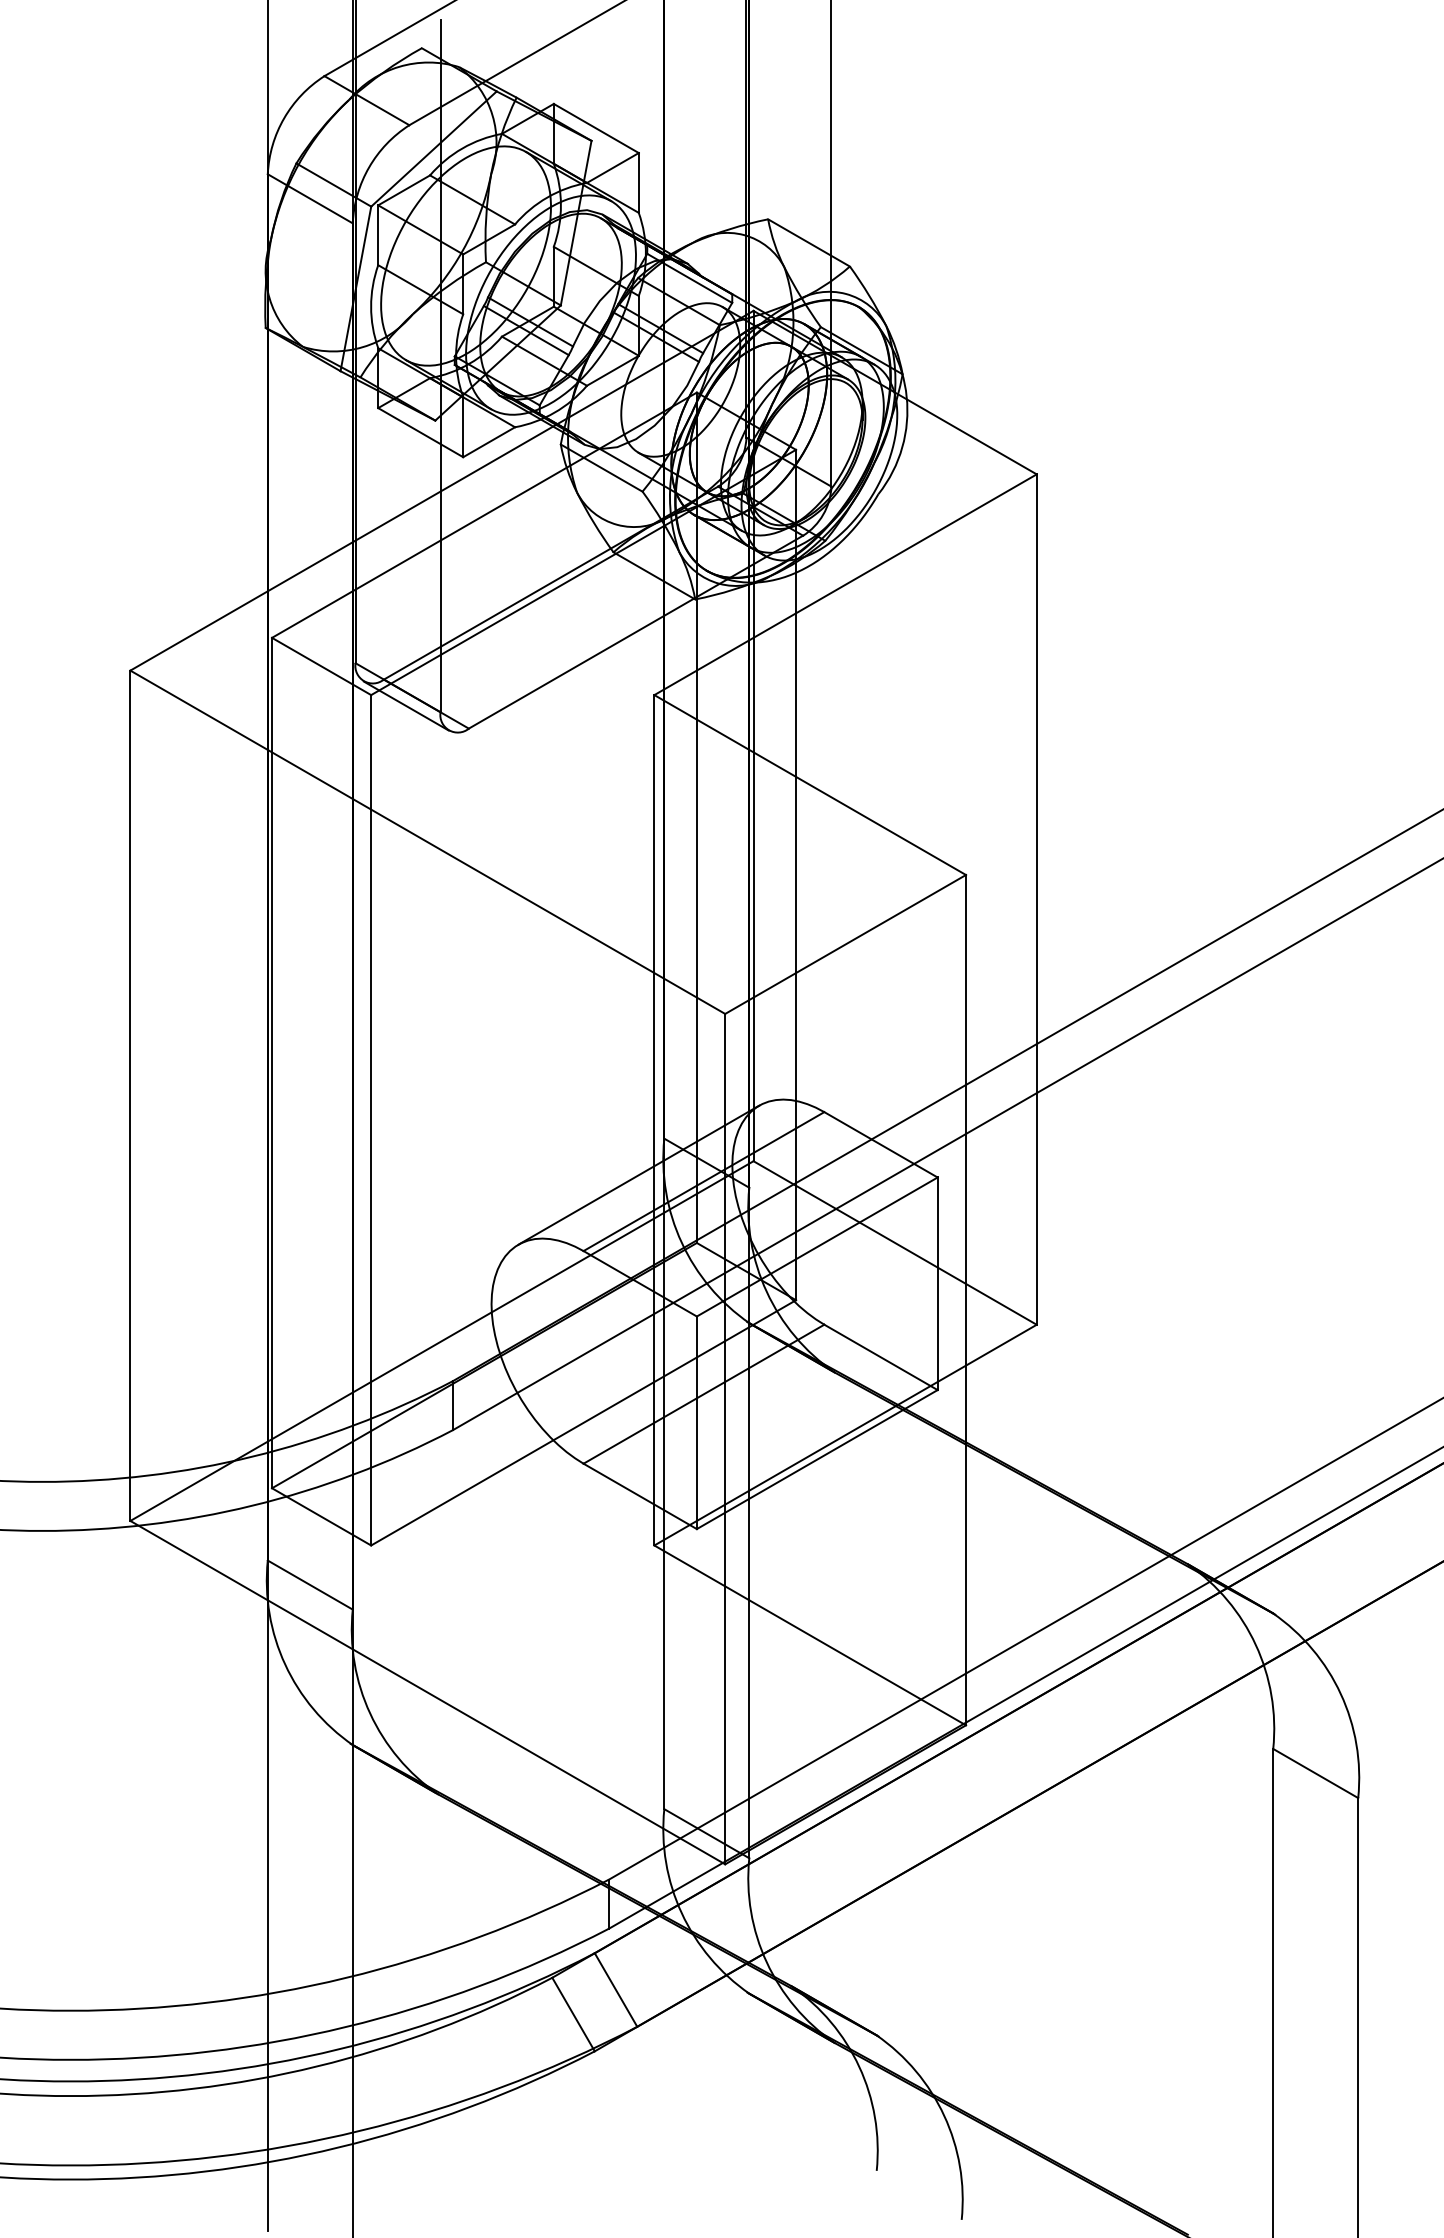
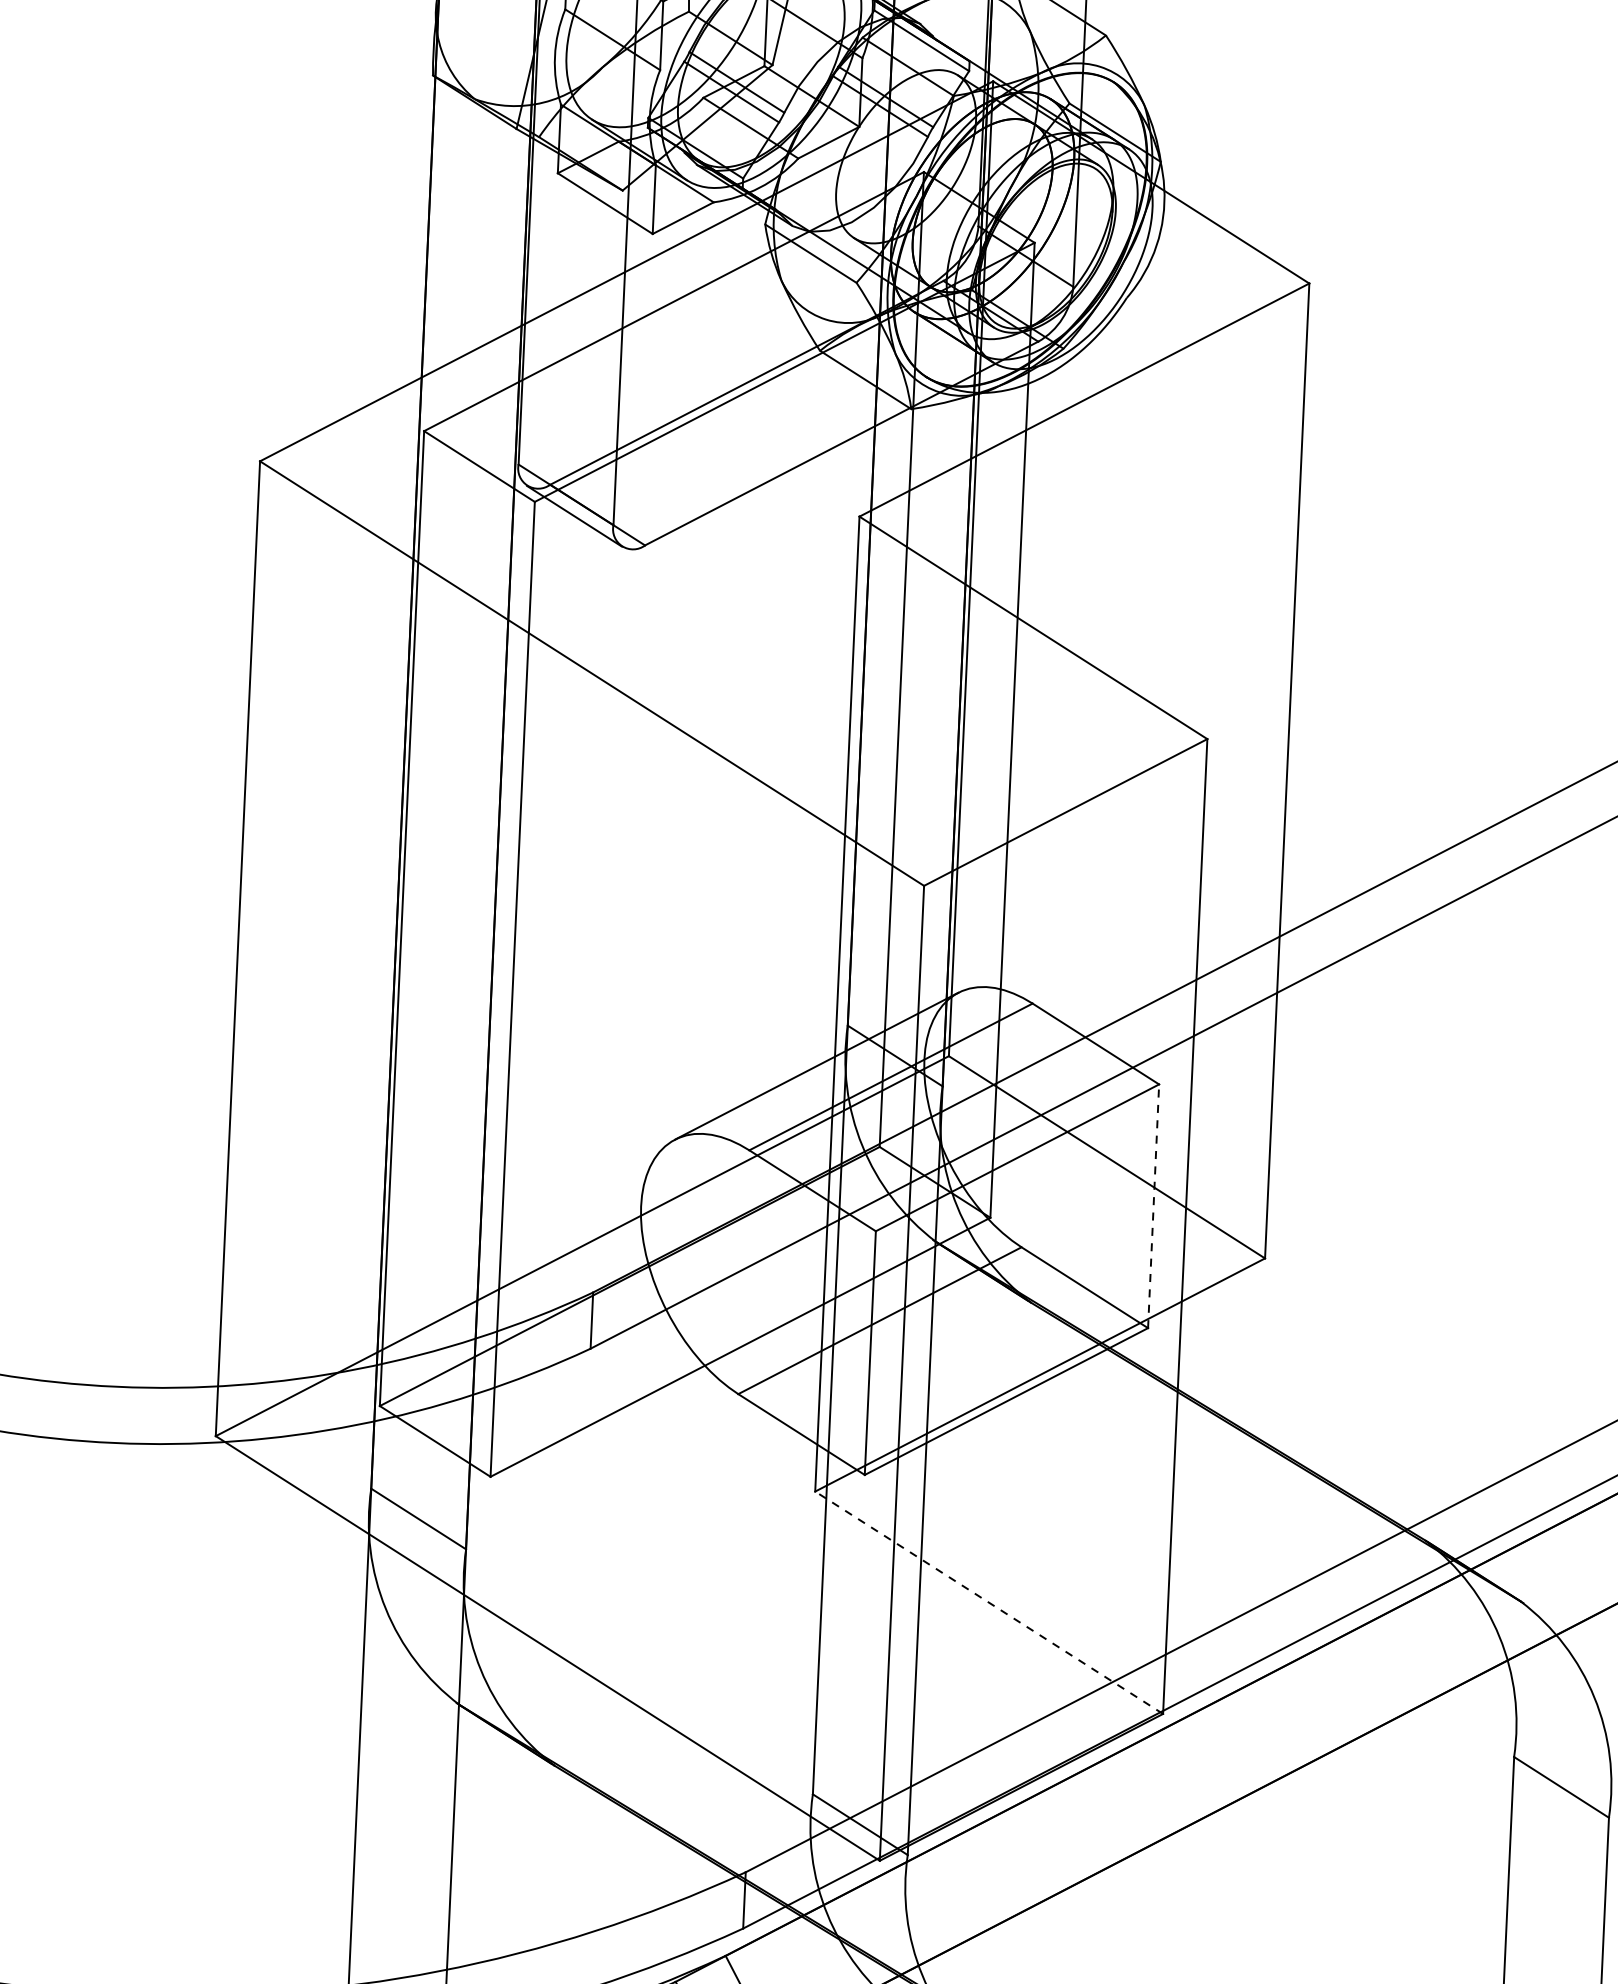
line: (937, 1283) -> (1153, 1205), solid -> dashed
line: (810, 1635) -> (989, 1602), solid -> dashed

